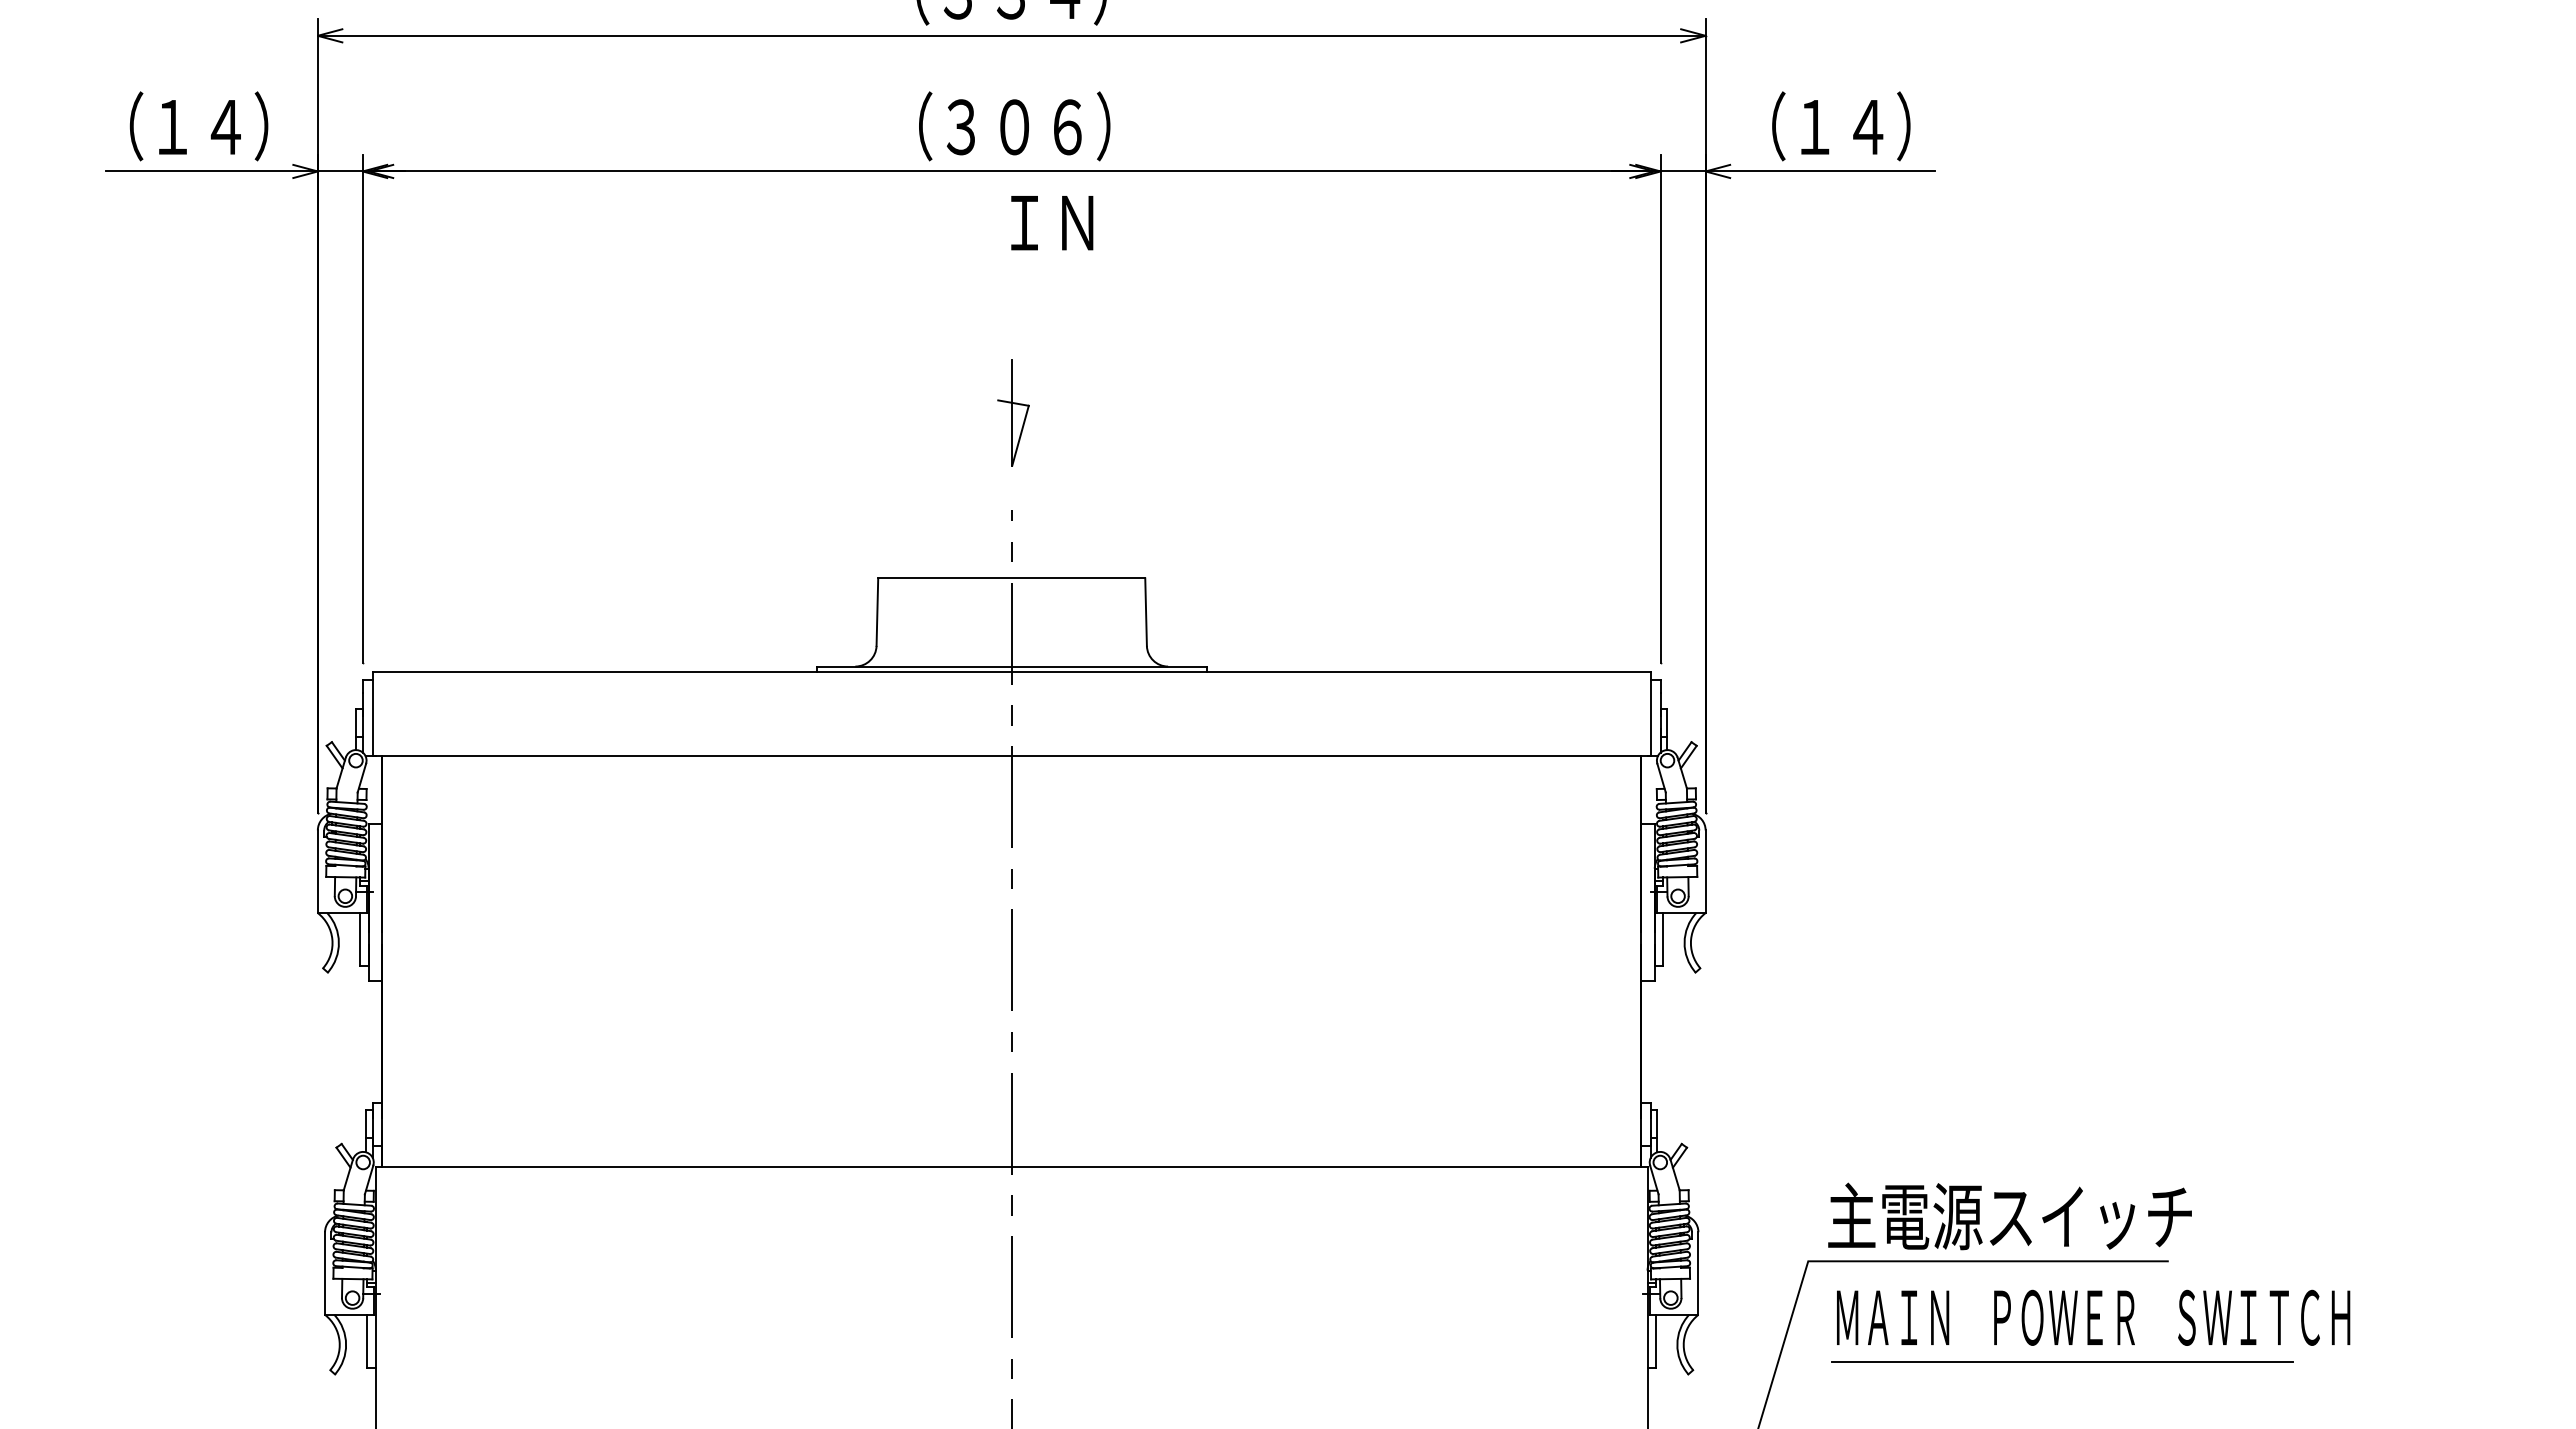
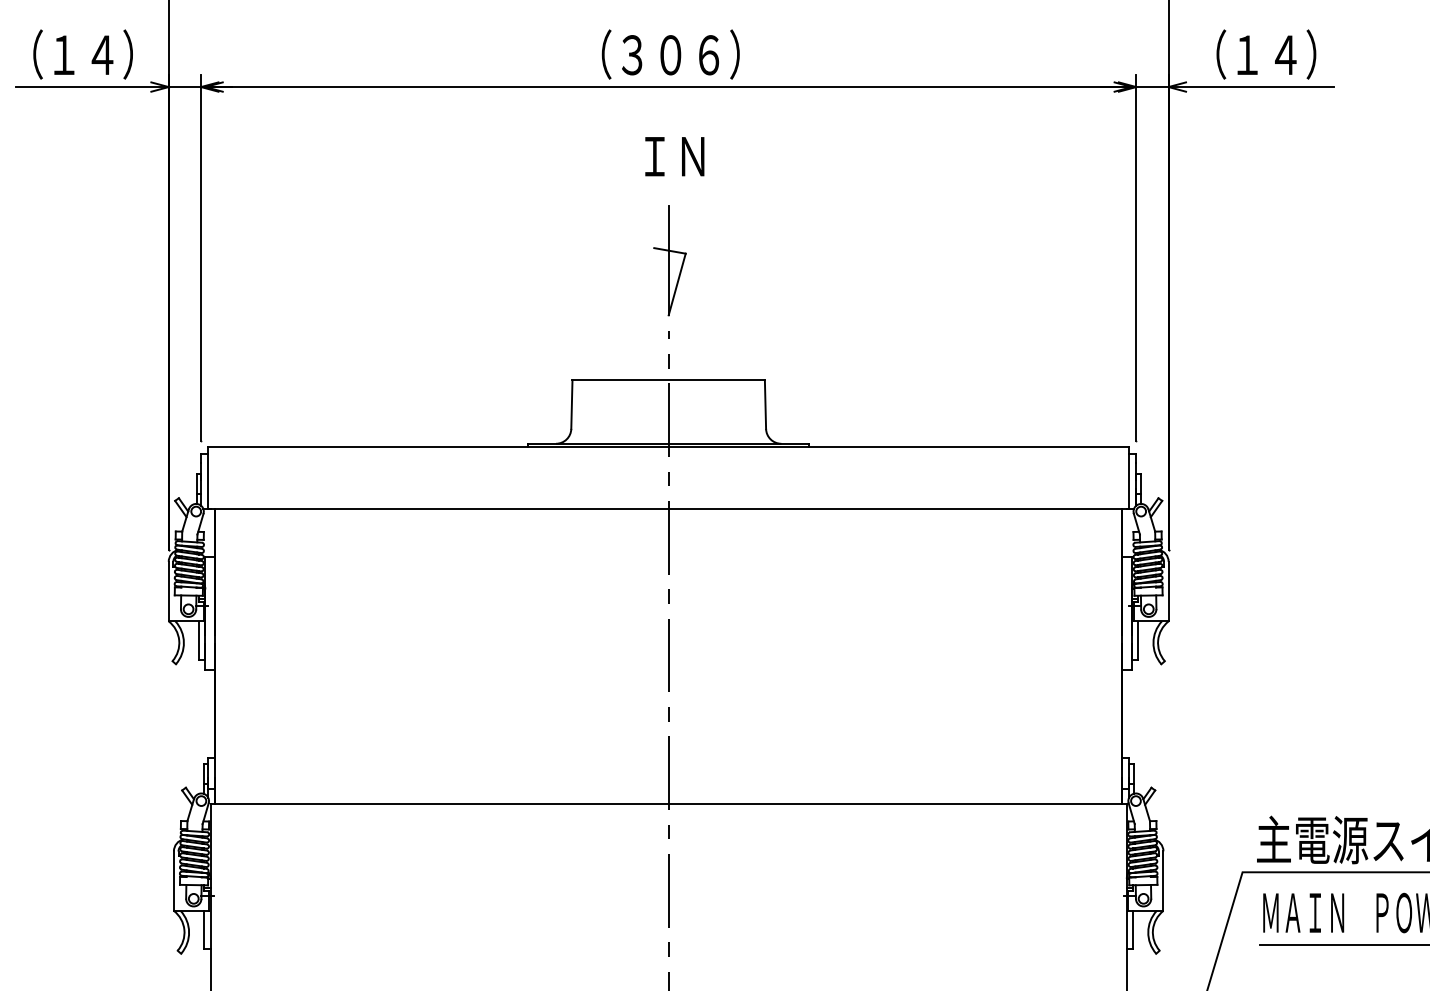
text: (1052, 223) -> (675, 156), moved
part: (1013, 412) -> (669, 260), size x1.43

